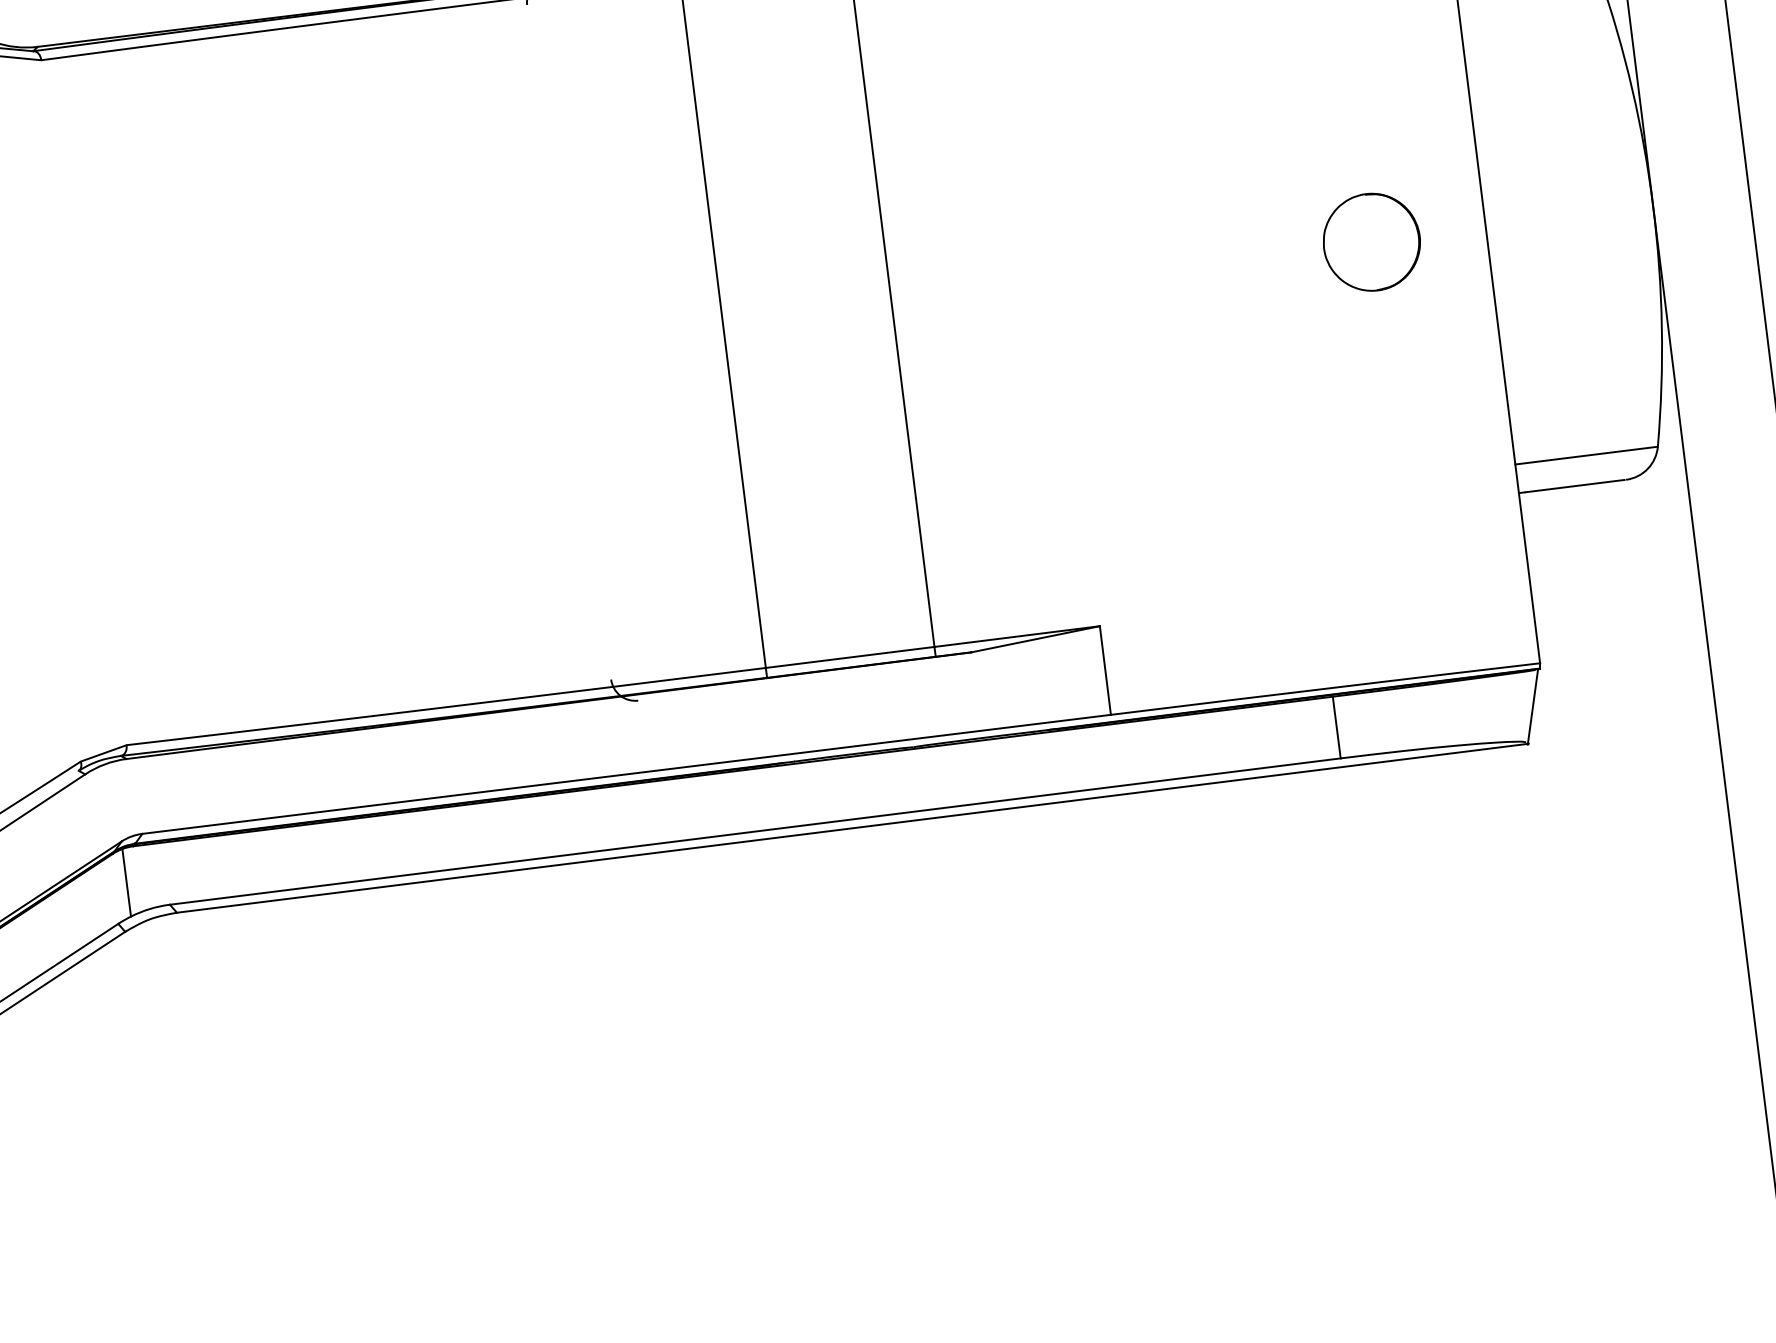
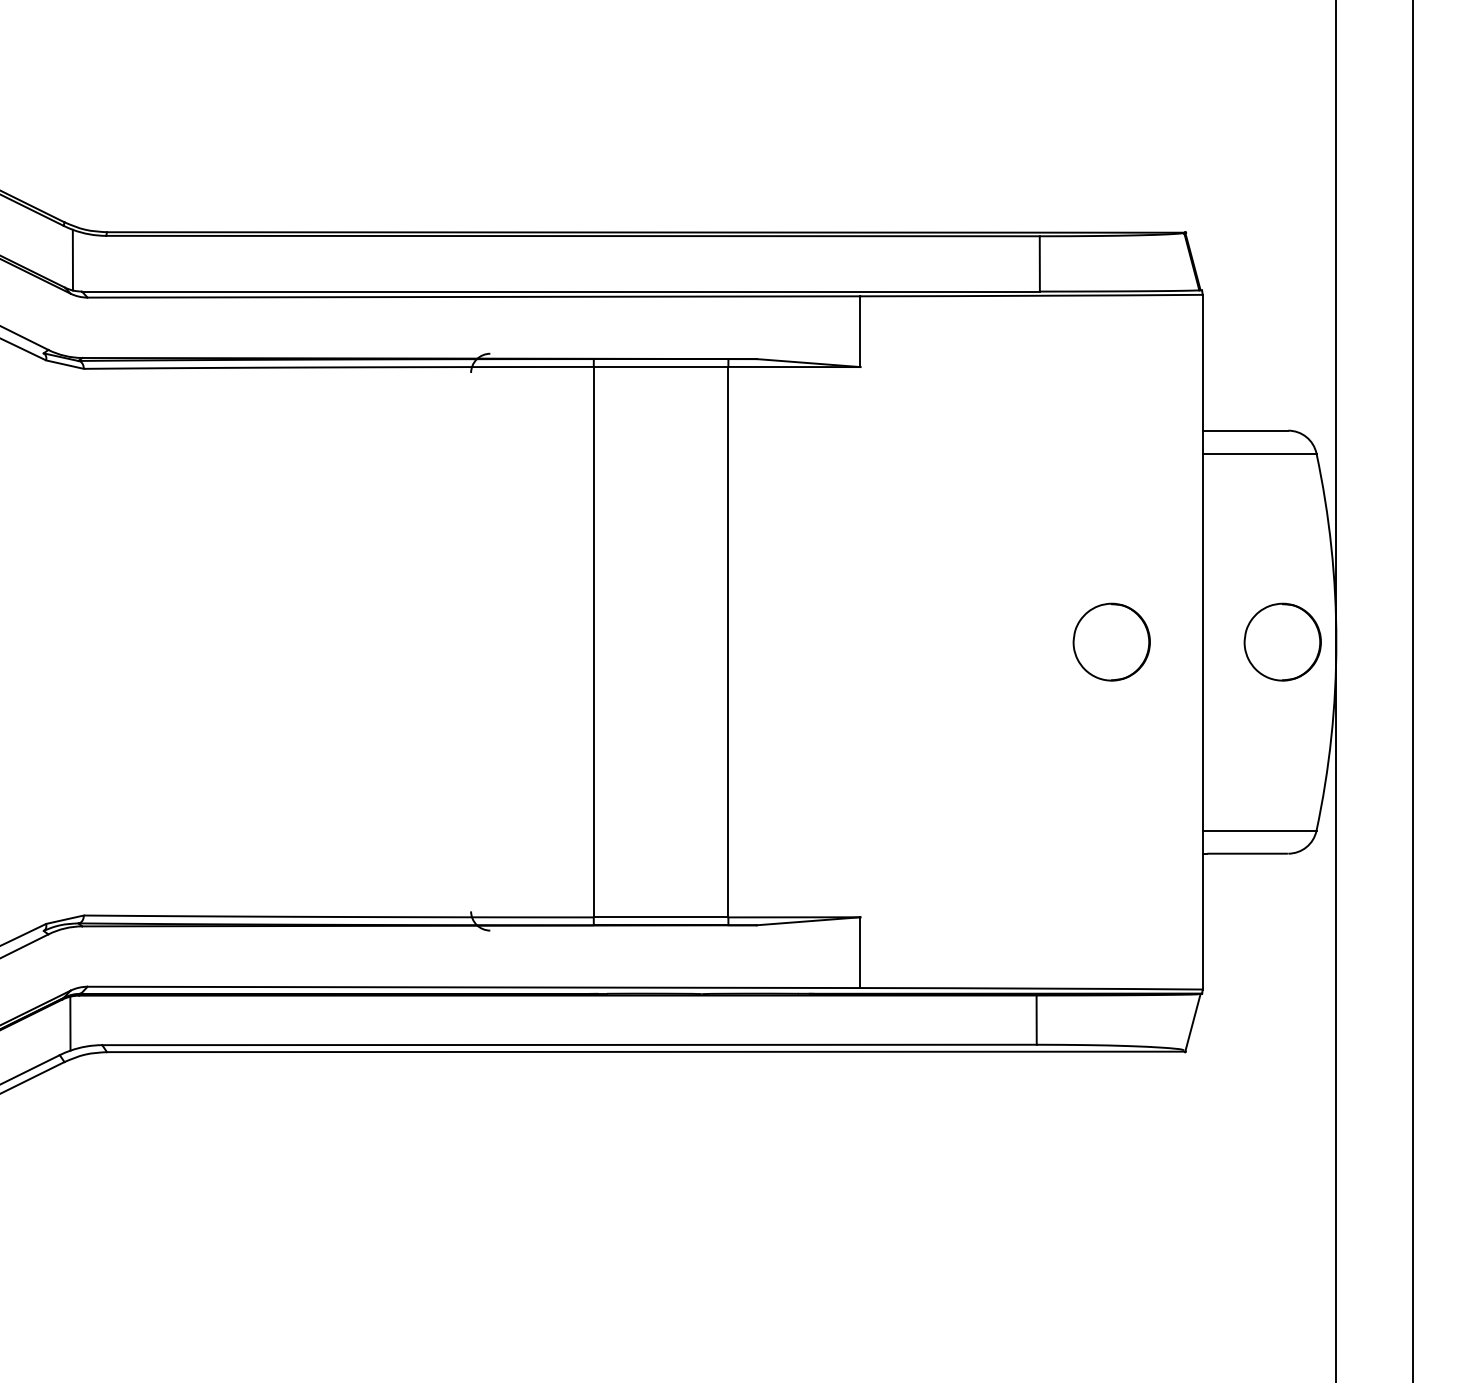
part: (1585, 214) -> (1282, 641), added

